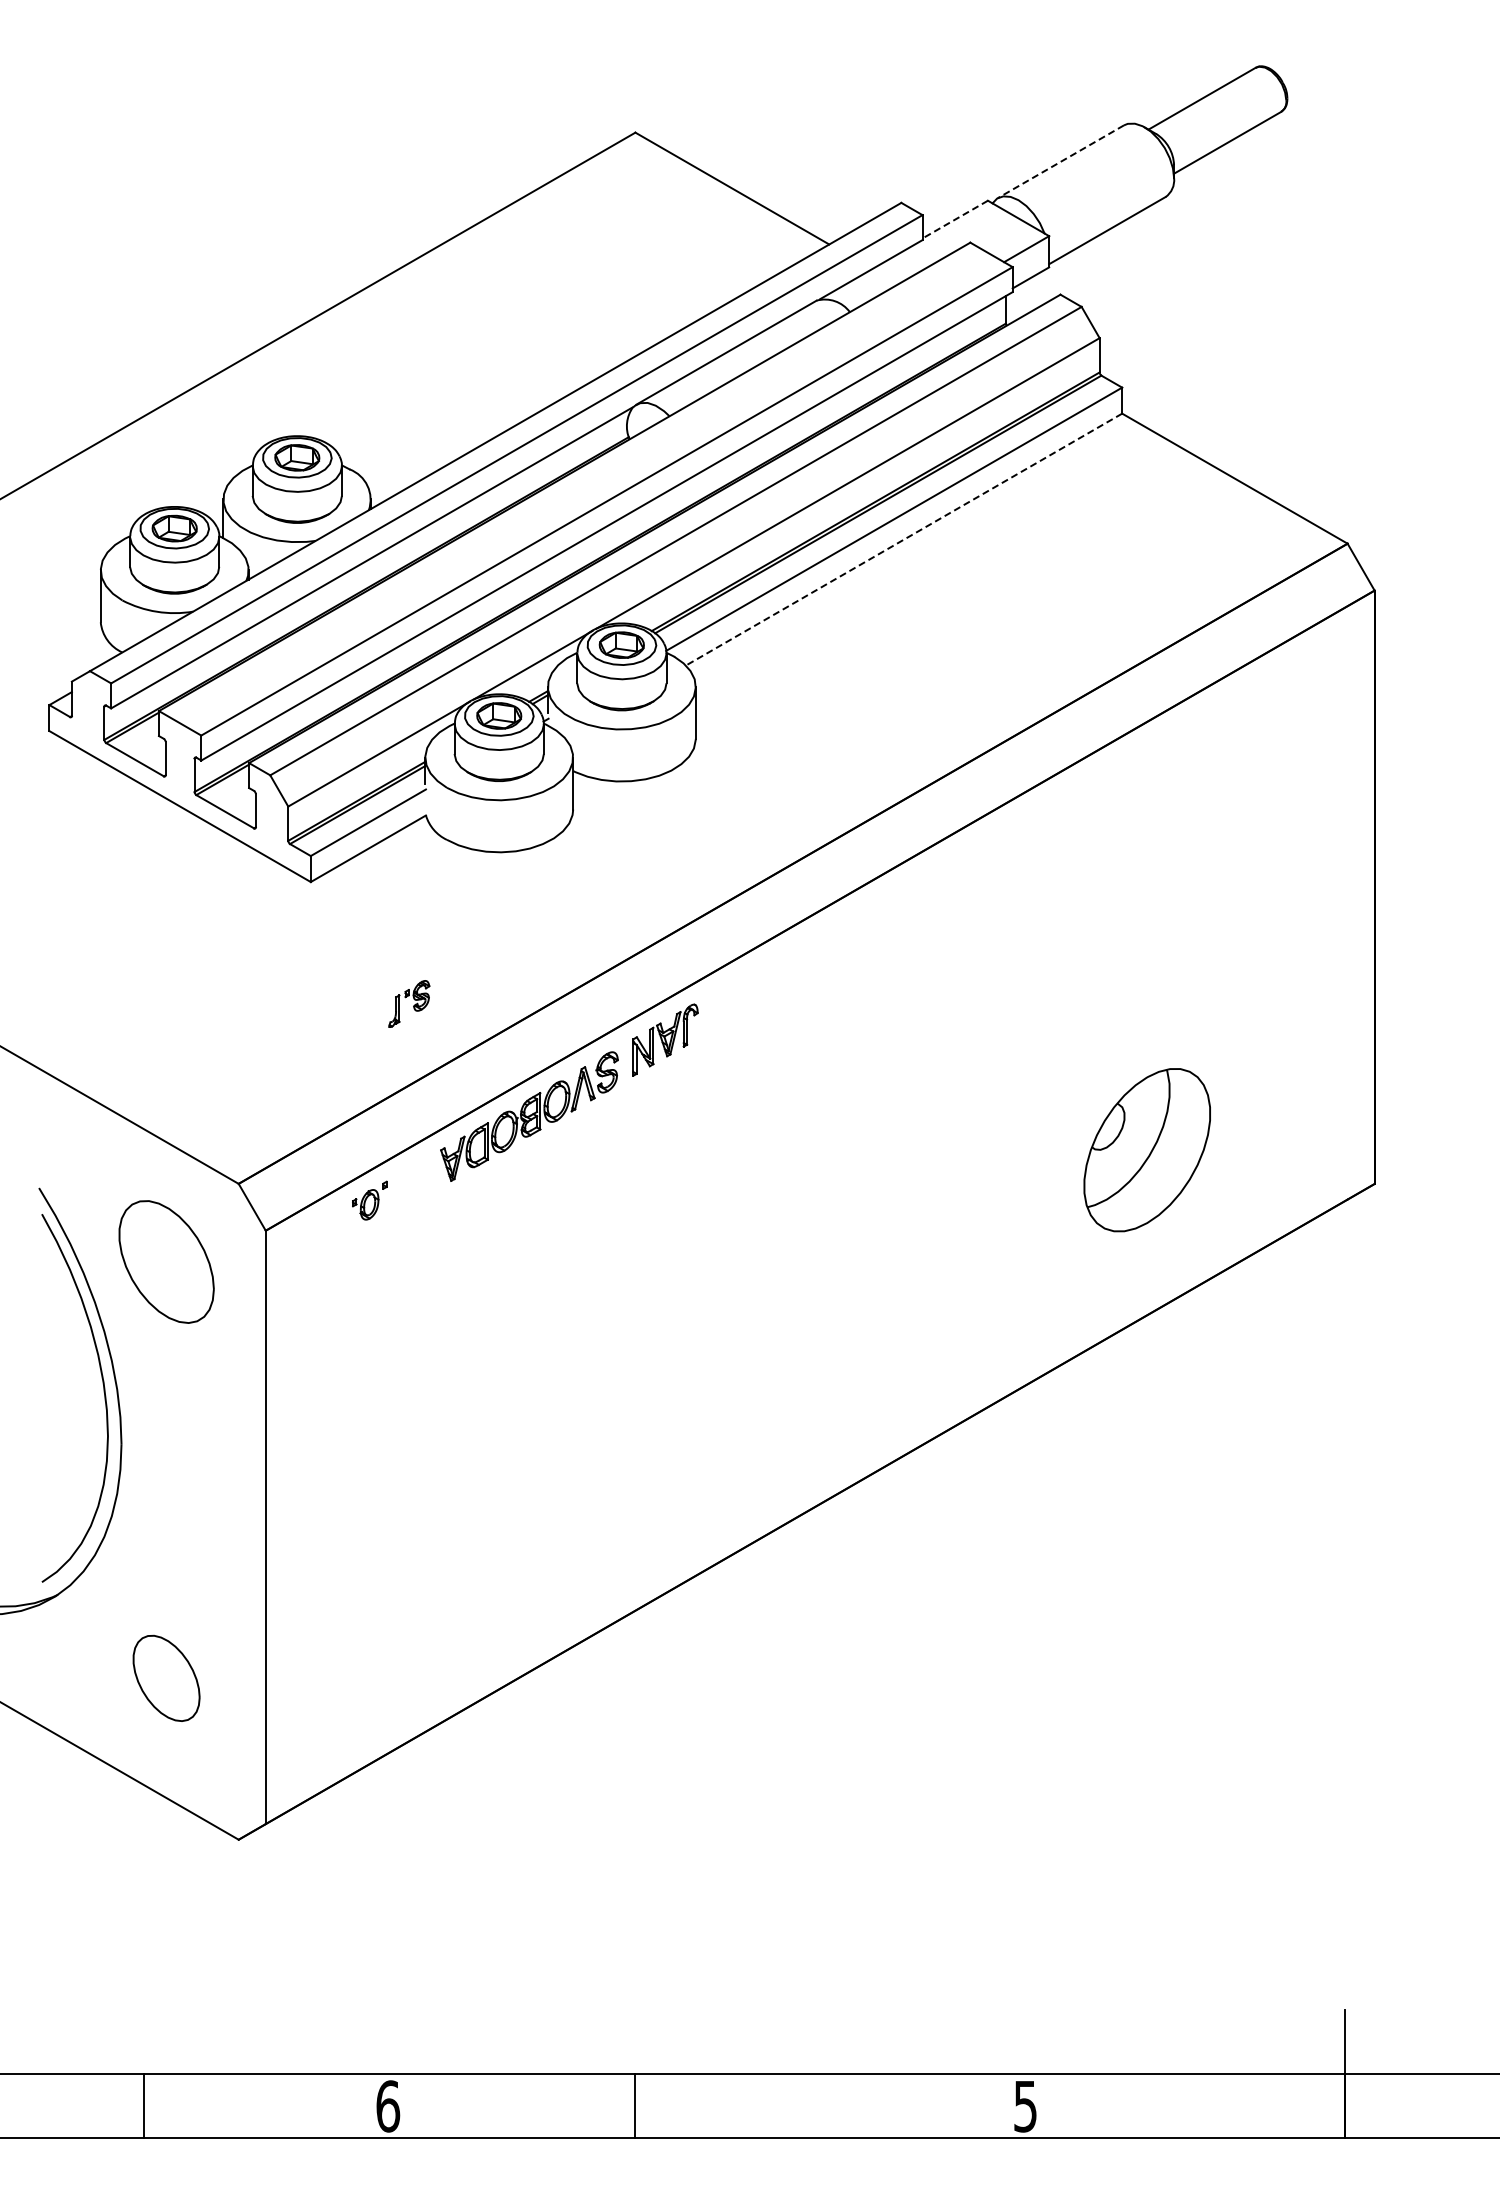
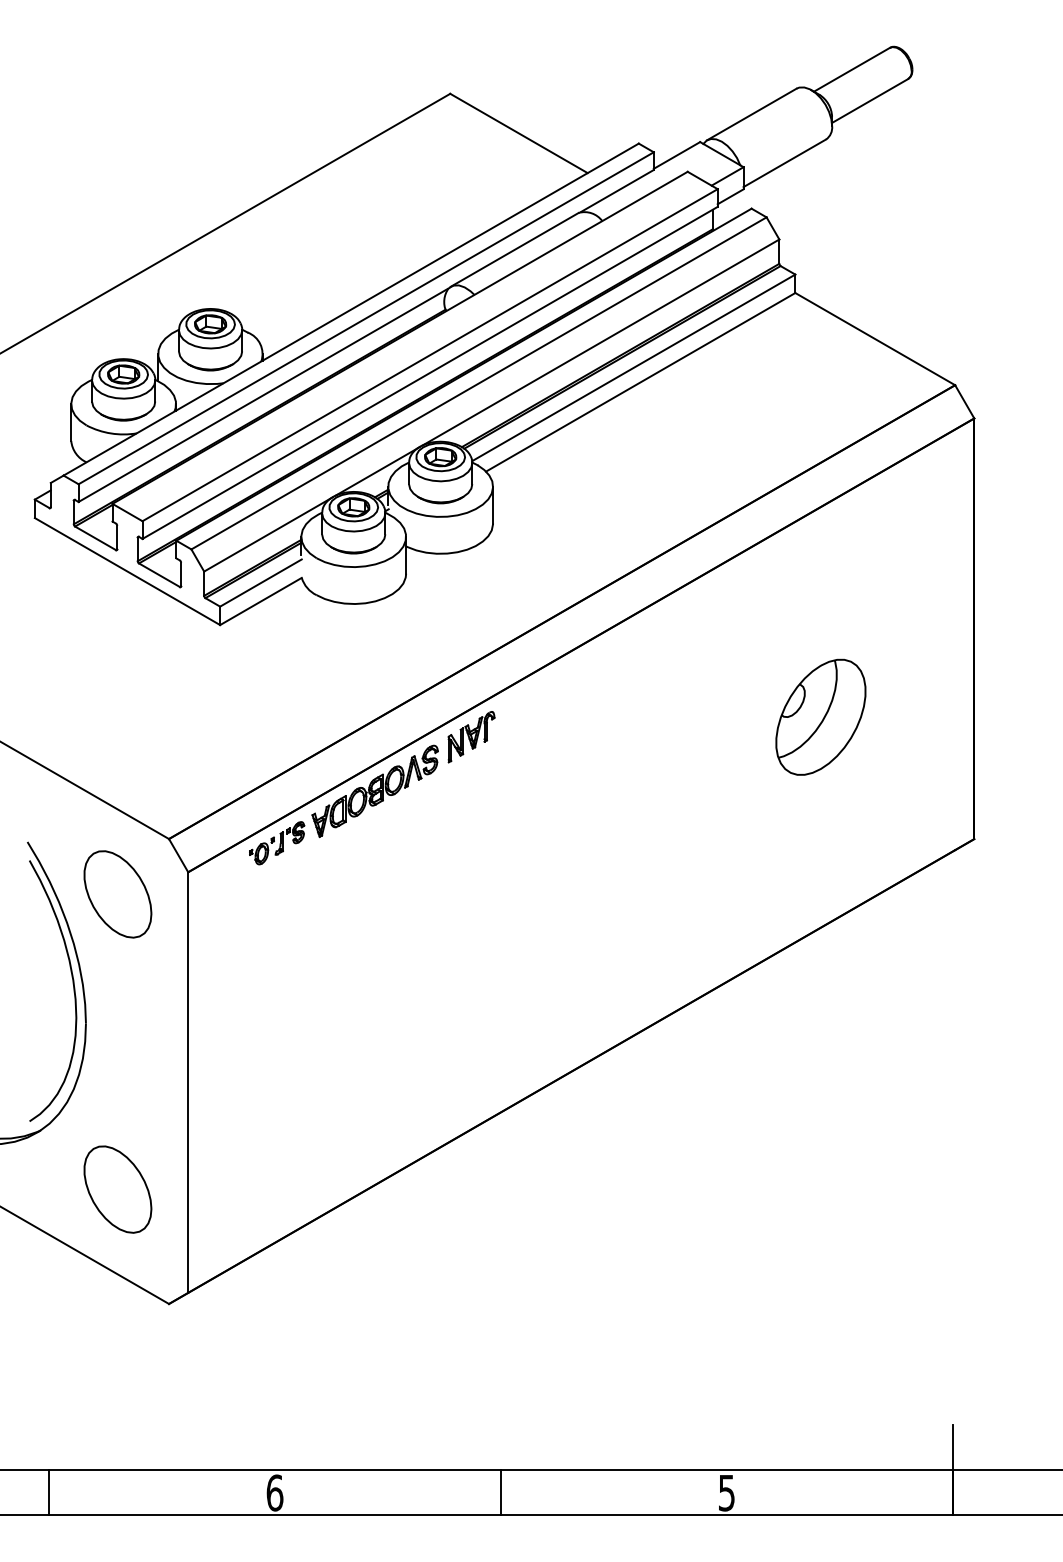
line: (1060, 161) -> (751, 114), dashed -> solid
line: (955, 219) -> (677, 155), dashed -> solid
line: (904, 539) -> (641, 382), dashed -> solid
part: (409, 1003) -> (290, 838), moved
part: (1146, 1150) -> (820, 717), moved
part: (166, 1678) -> (117, 1189), size x1.43
line: (143, 2105) -> (49, 1492), moved
line: (635, 2105) -> (501, 1492), moved

